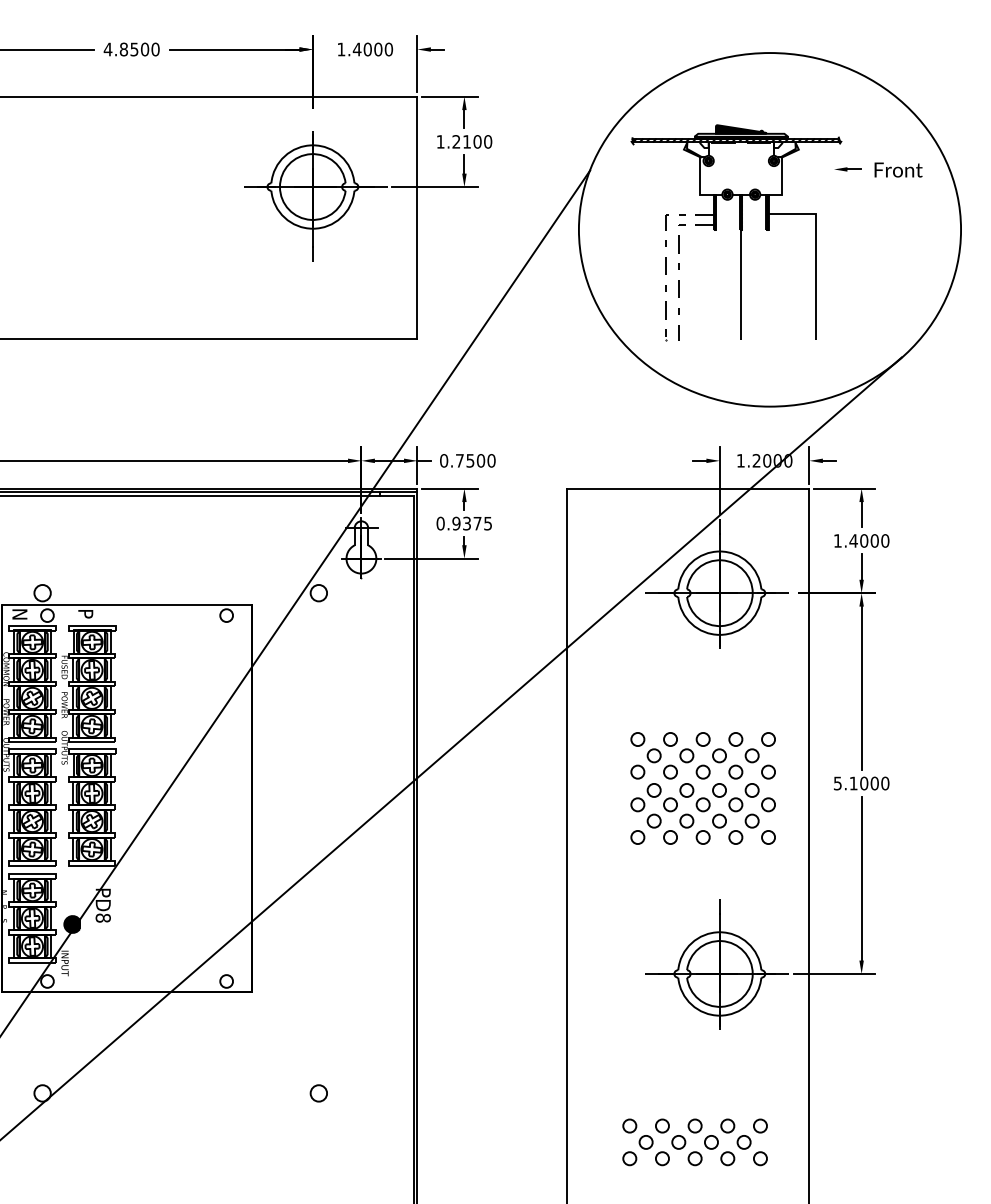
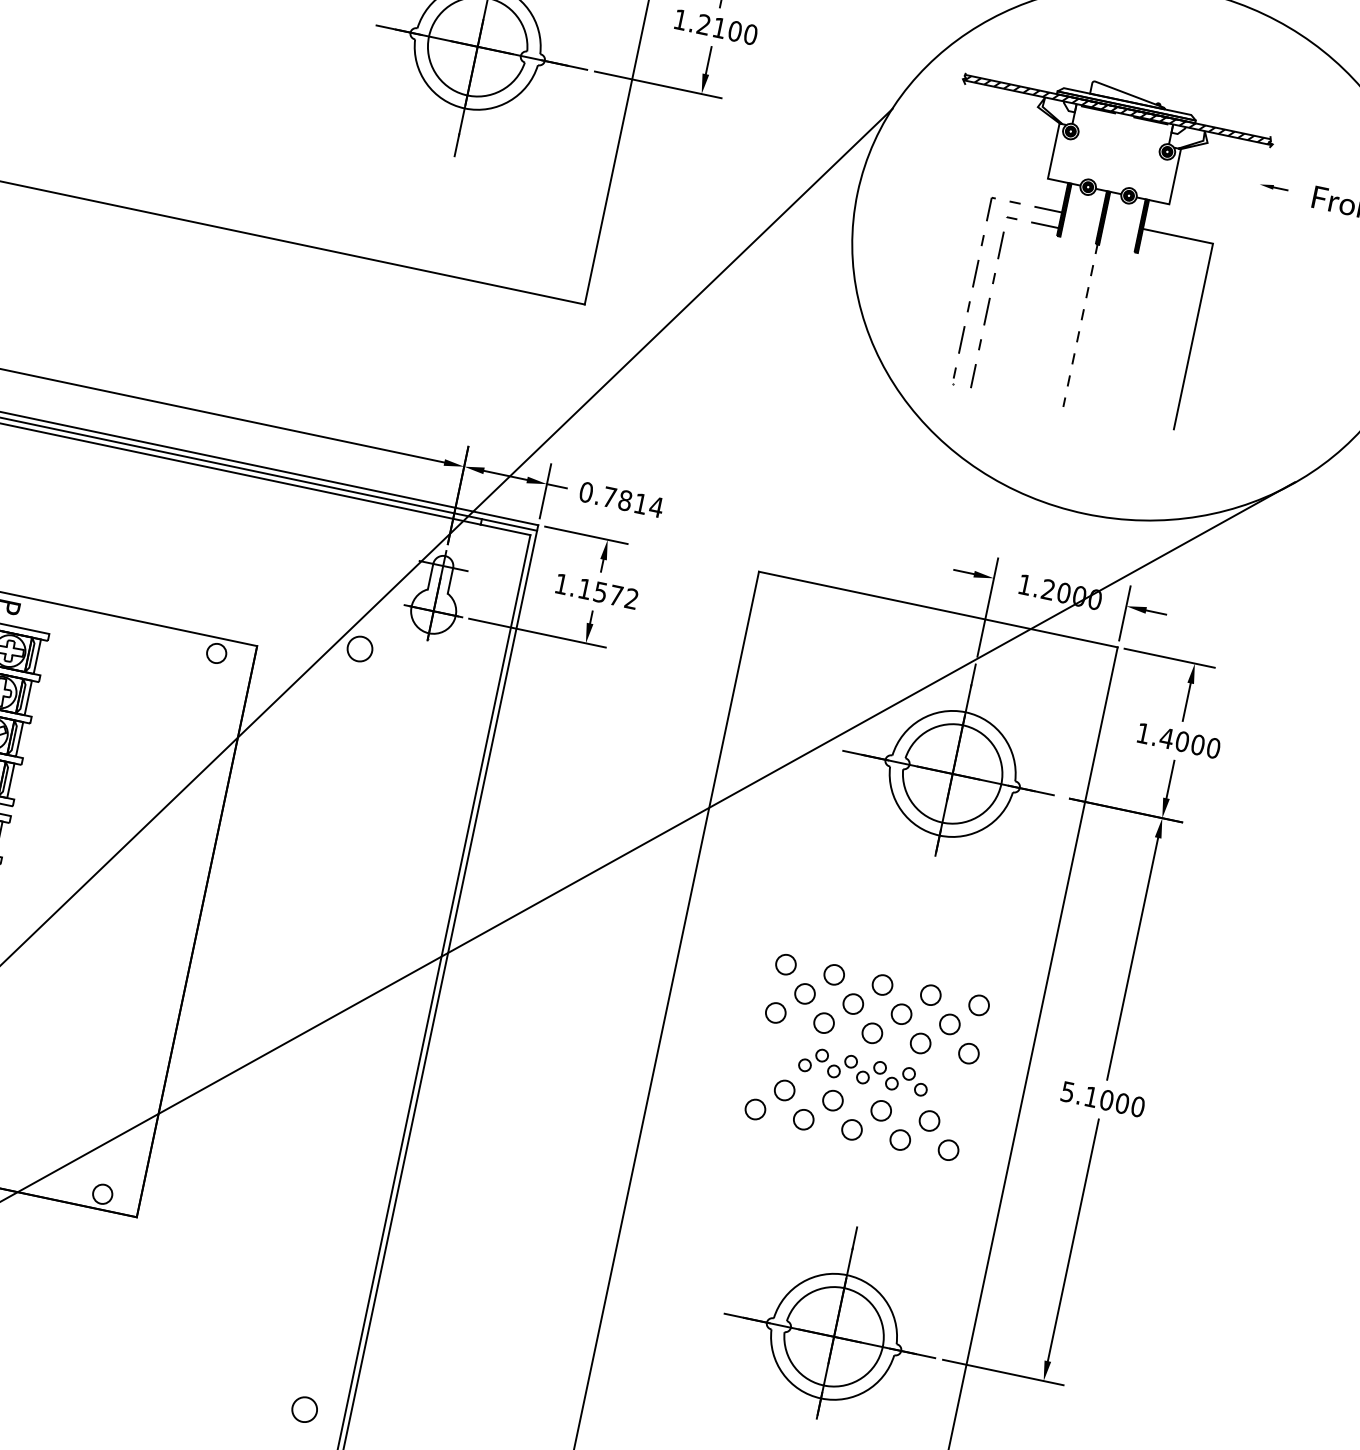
fill: (740, 129) -> (1127, 94), removed
part: (847, 169) -> (1273, 187), size x0.7
line: (741, 285) -> (1080, 325), solid -> dashed
text: (480, 460) -> (640, 503), 0.7500 -> 0.7814
text: (463, 523) -> (595, 591), 0.9375 -> 1.1572
part: (702, 797) -> (863, 1070), size x0.6
circle: (318, 1093) -> (304, 1409), moved

